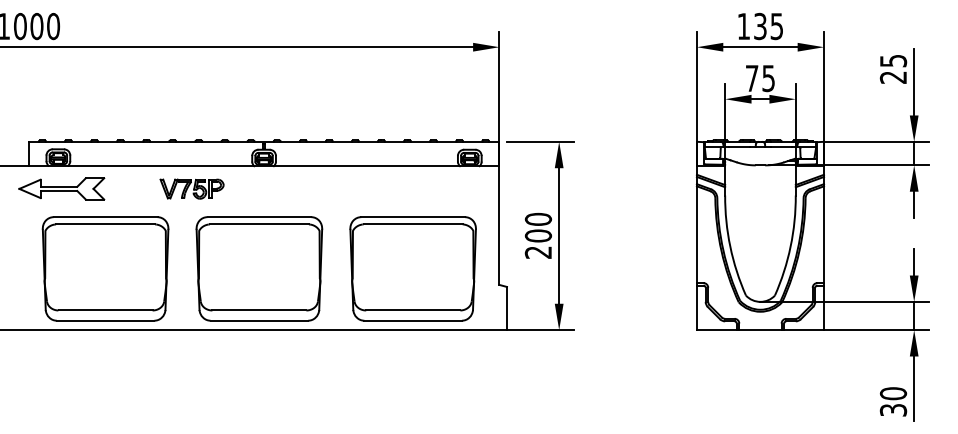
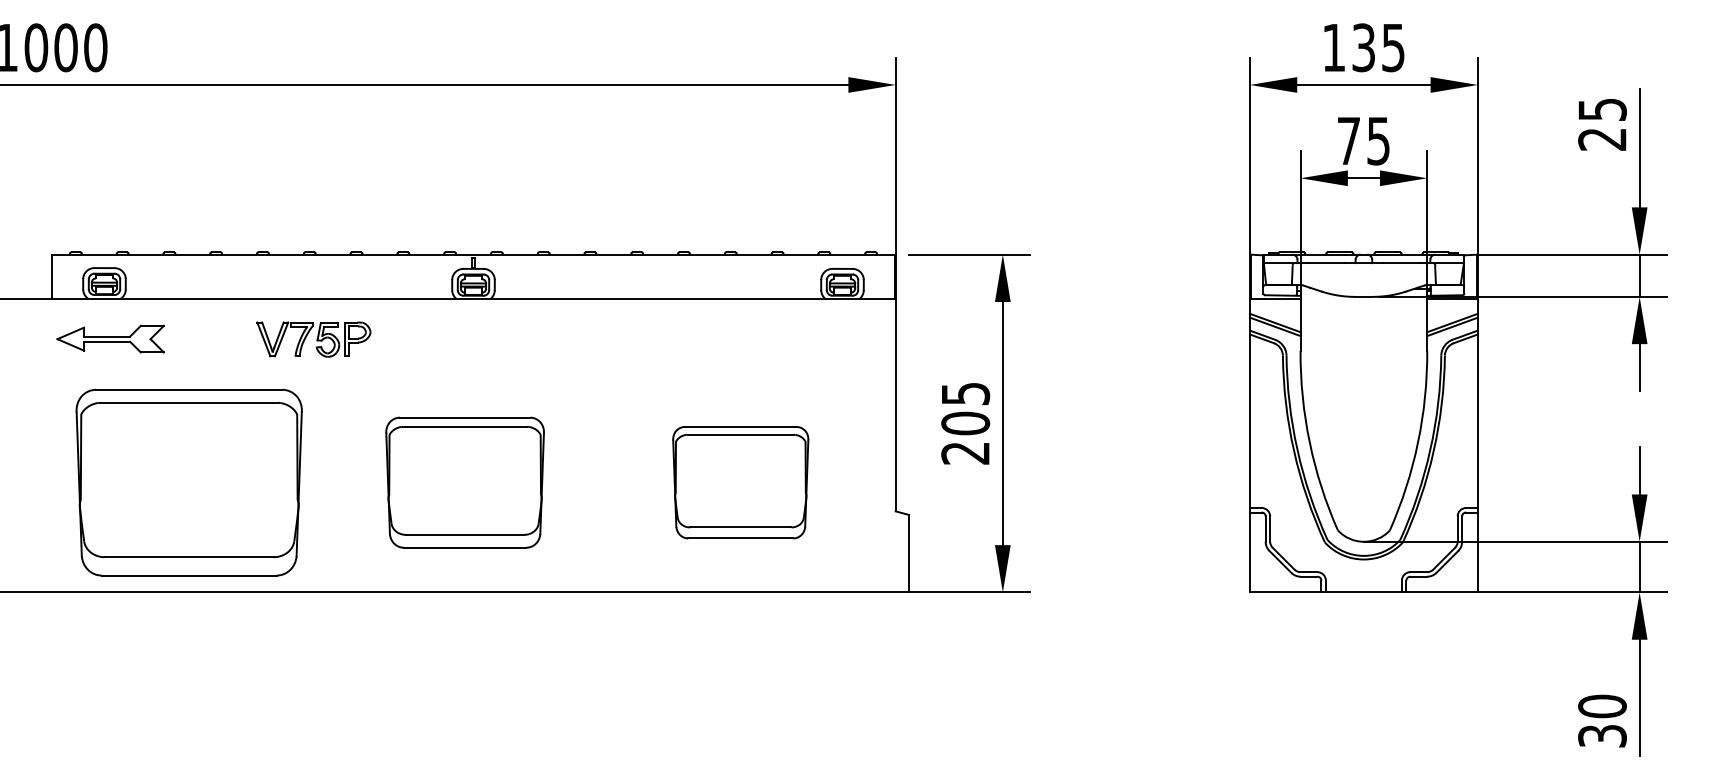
part: (61, 188) -> (110, 338), size x0.7
part: (191, 188) -> (312, 338), moved
text: (538, 218) -> (965, 392), 200 -> 205
part: (259, 268) -> (465, 481), size x0.7
part: (412, 268) -> (739, 481), size x0.6

